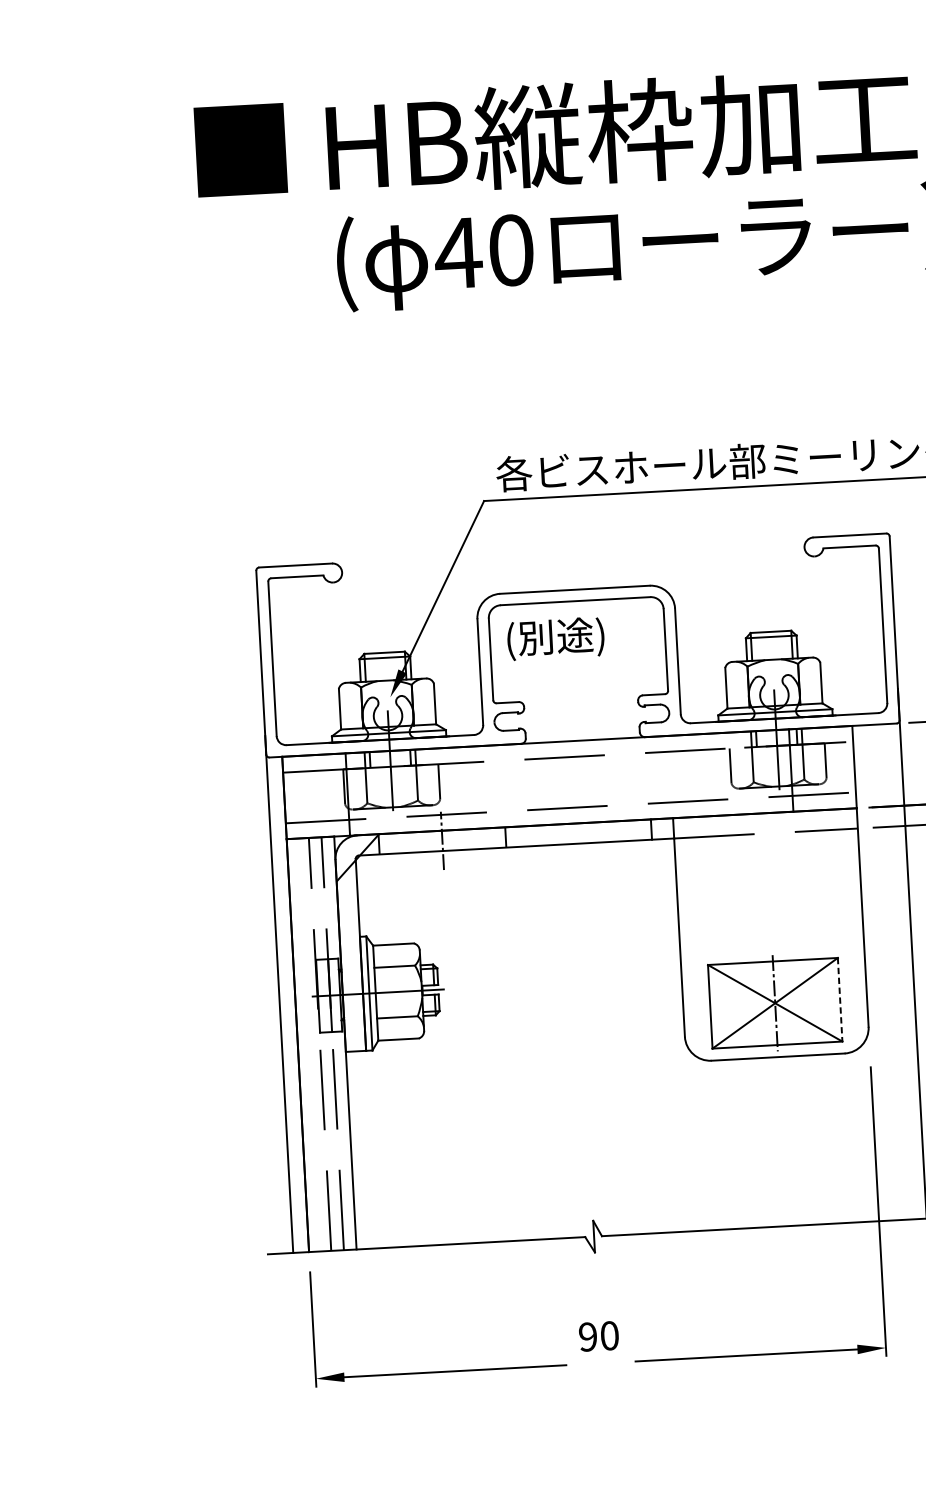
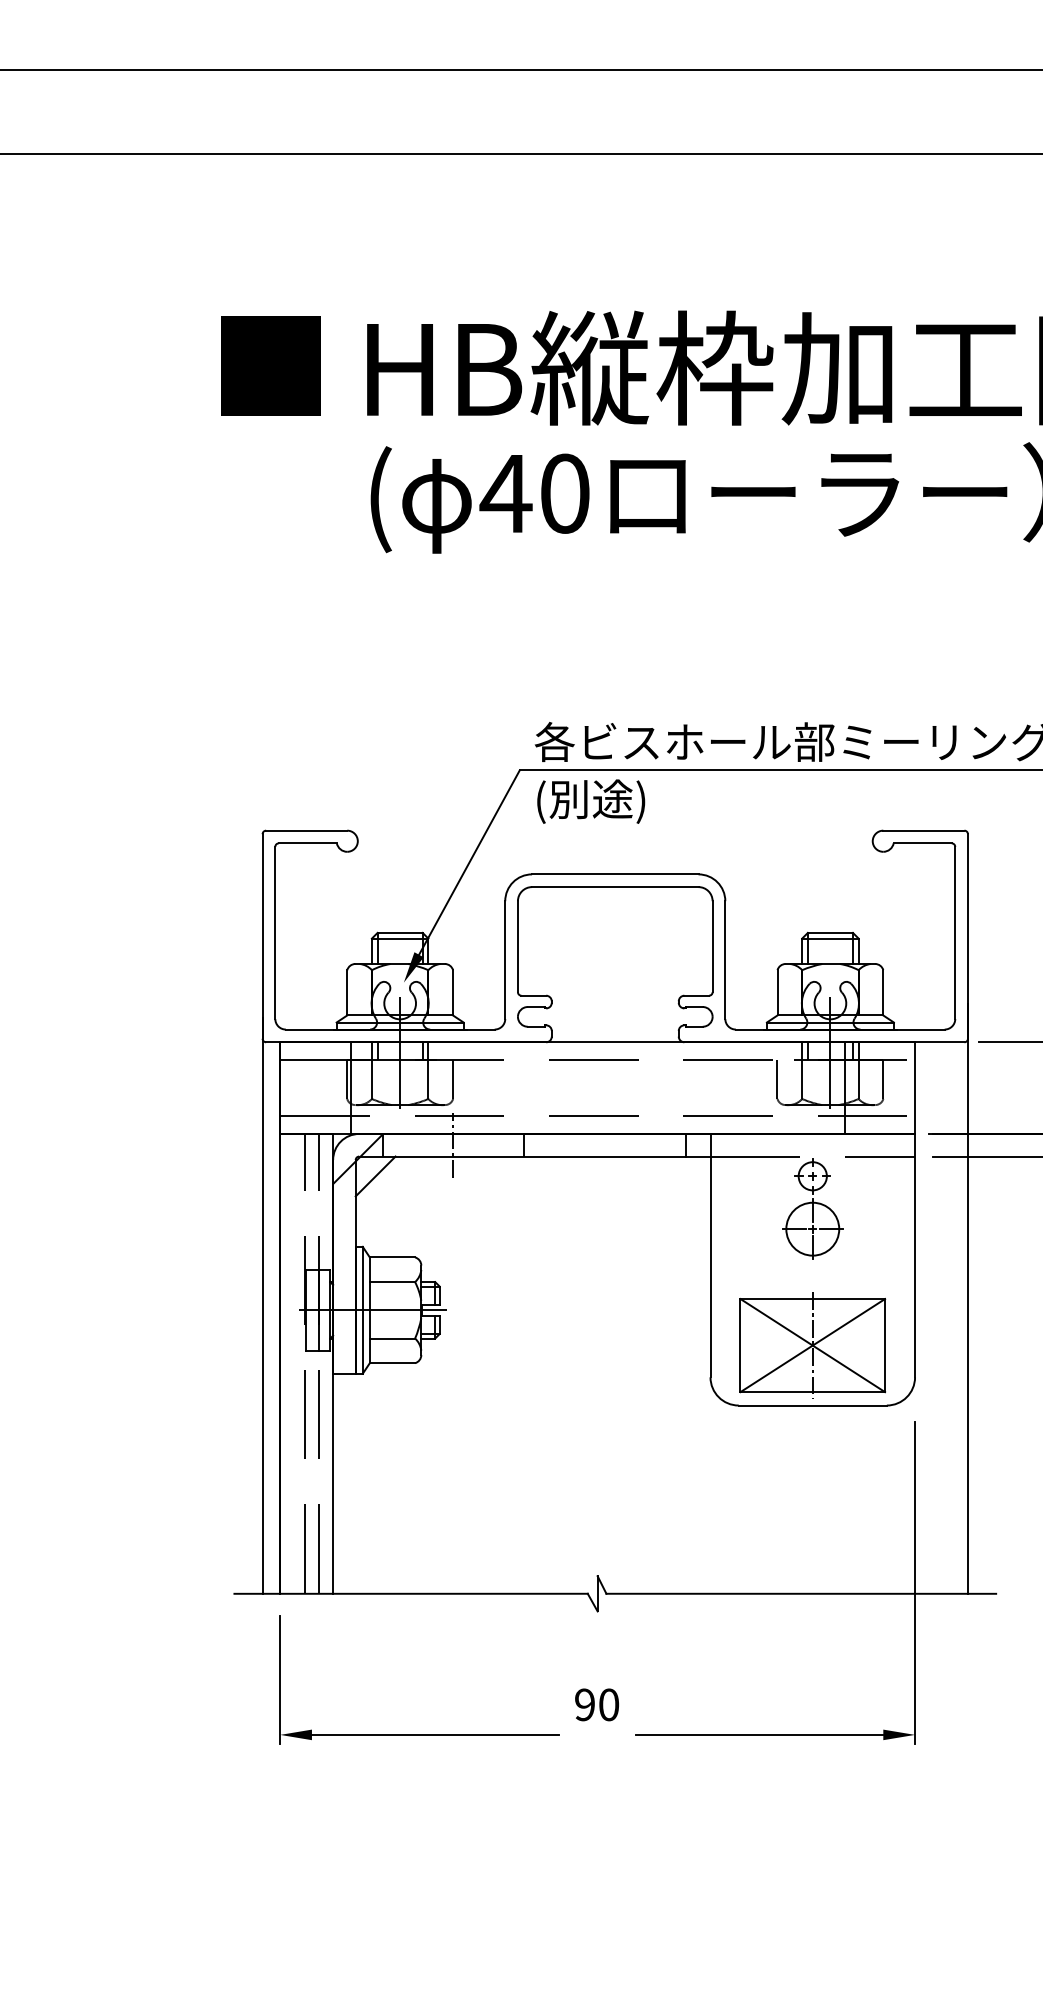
text: (556, 638) -> (591, 801), moved
line: (374, 872) -> (375, 1176), added
part: (768, 880) -> (812, 1208), added
line: (840, 999) -> (885, 1345), dashed -> solid

